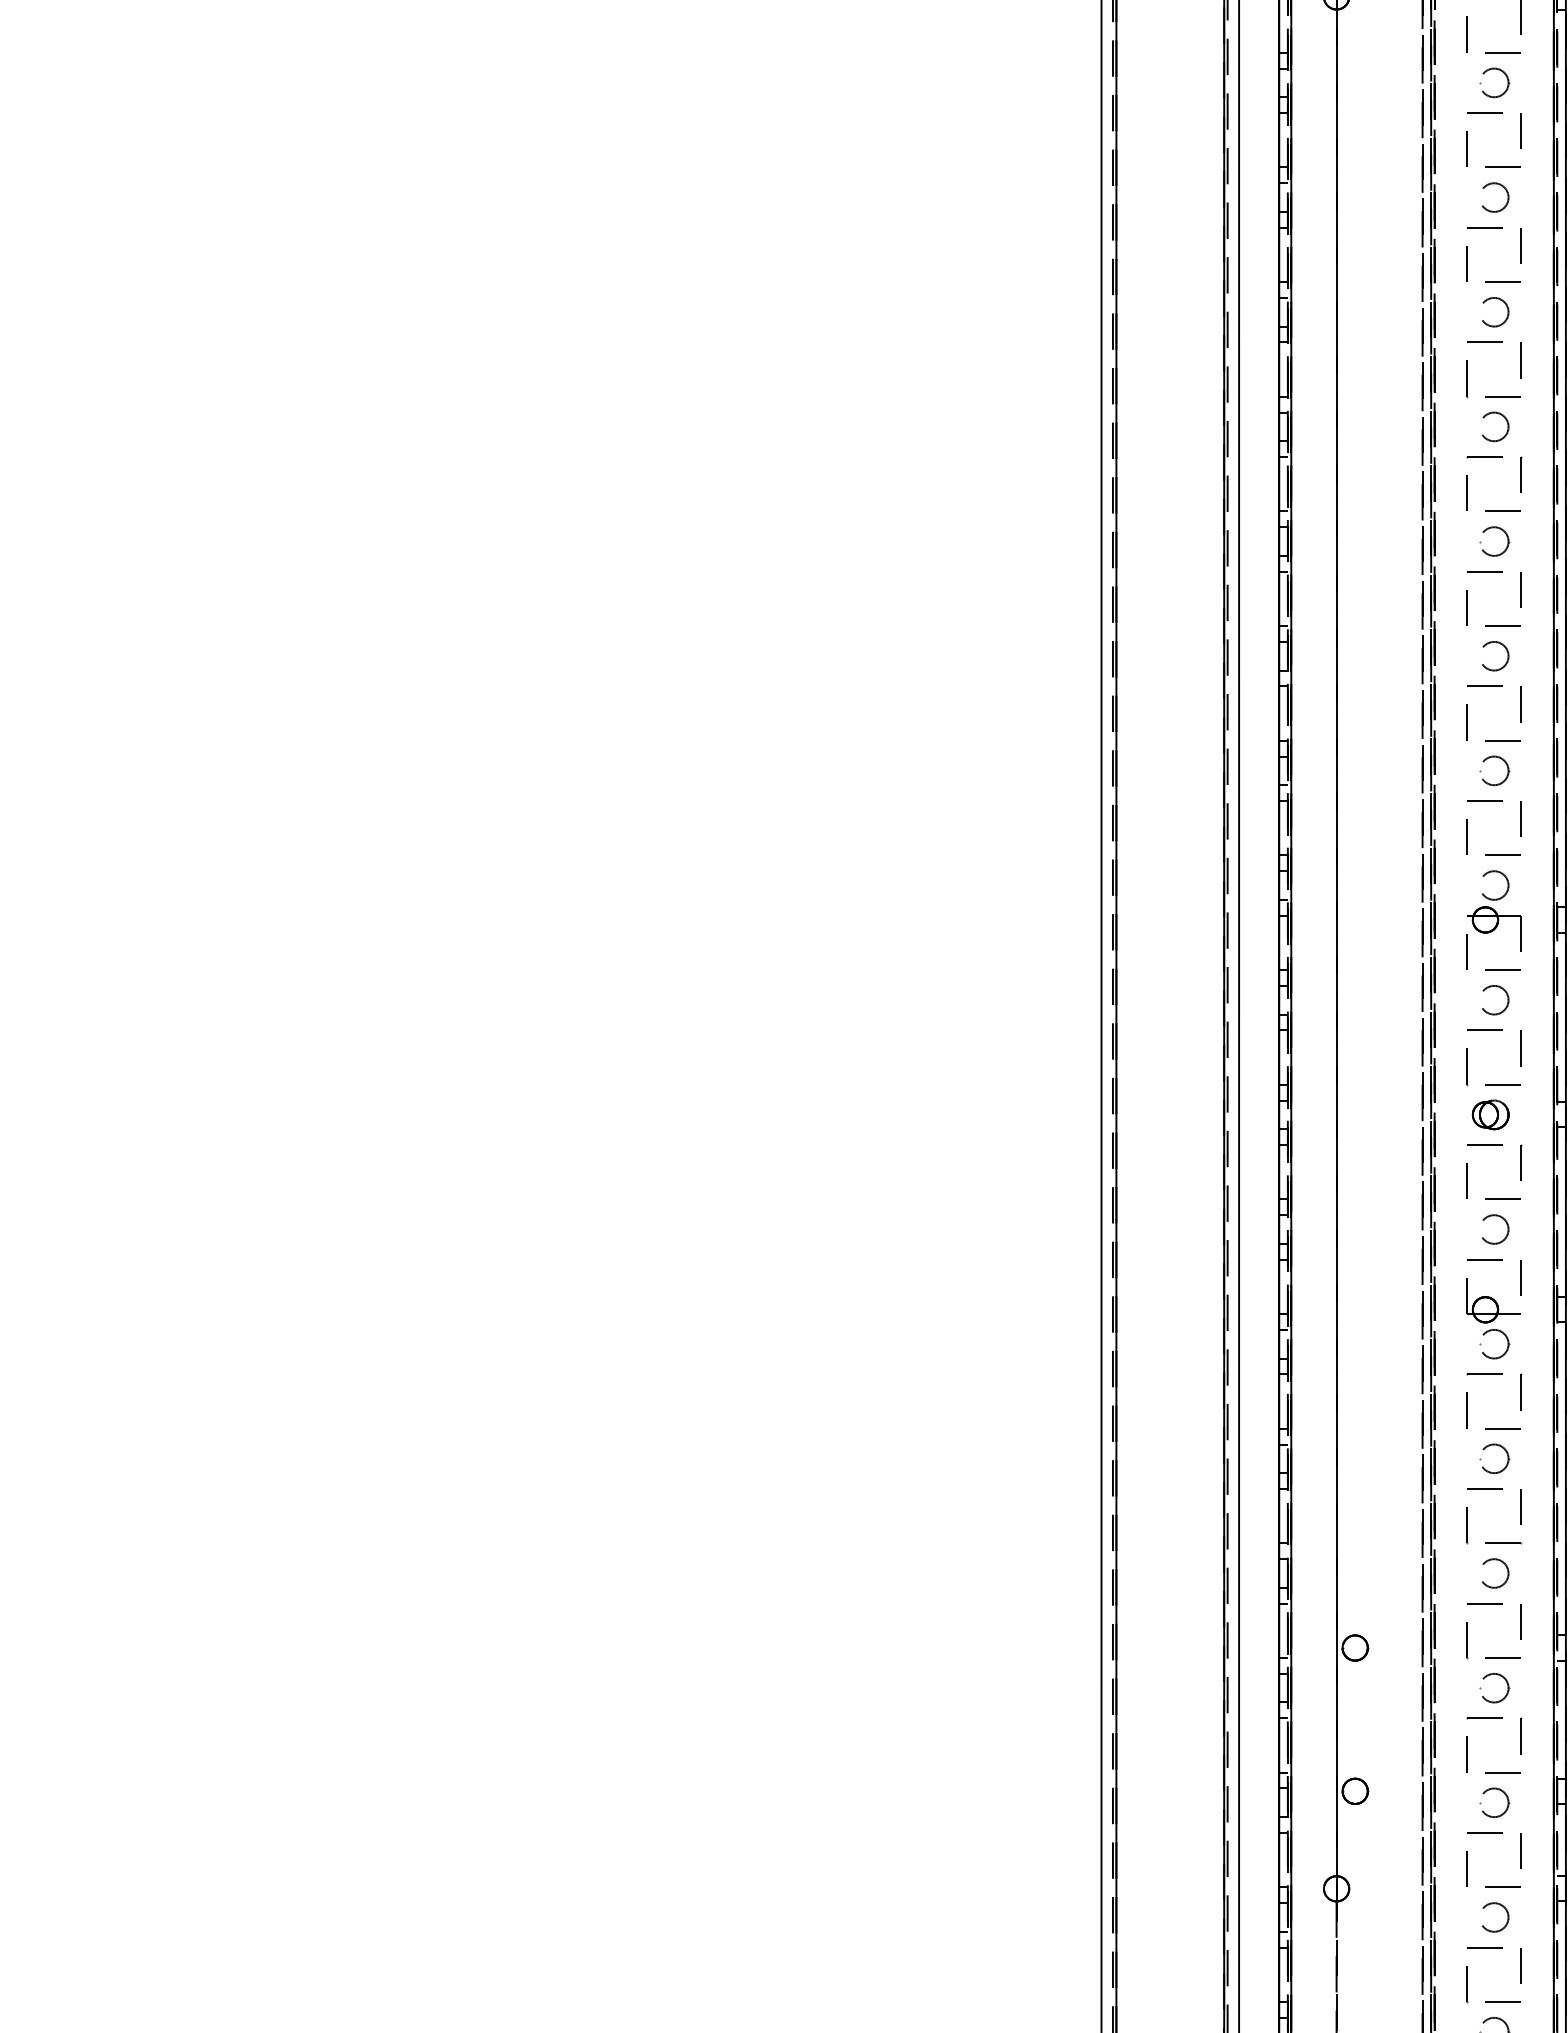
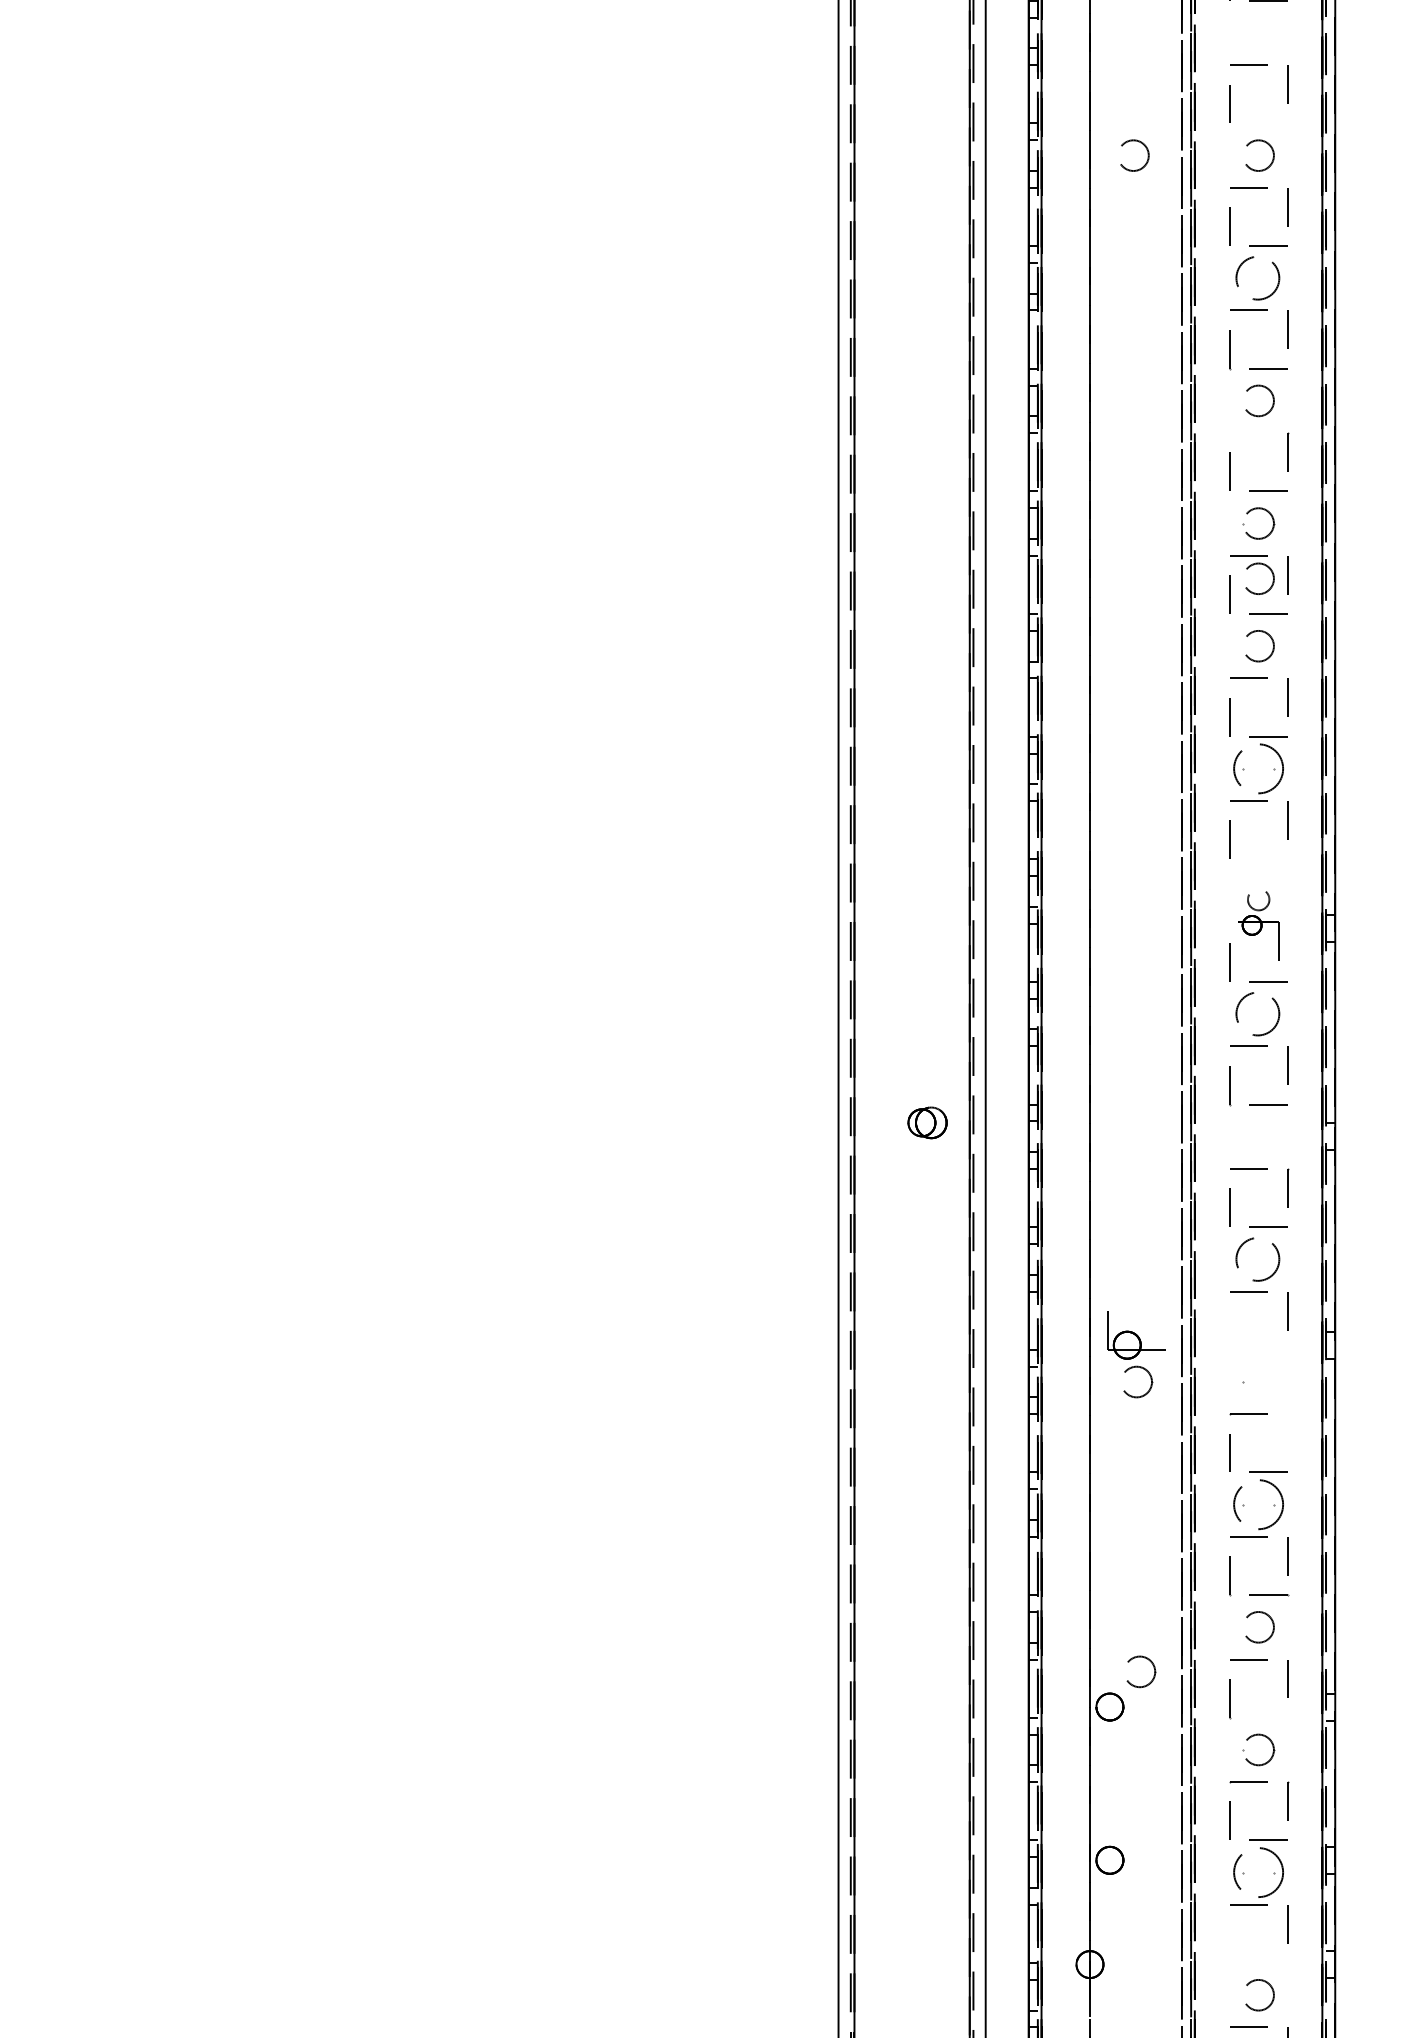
part: (1500, 71) -> (1265, 20), removed
line: (1502, 166) -> (1267, 122), removed
circle: (1378, 197) -> (1134, 155), added
circle: (1495, 312) -> (1259, 278), size x1.4
line: (1484, 457) -> (1248, 433), removed
circle: (1495, 593) -> (1259, 579), added
circle: (1493, 770) -> (1257, 768), size x1.6
line: (1502, 854) -> (1267, 858), removed
part: (1494, 910) -> (1258, 918), size x0.7
circle: (1495, 1000) -> (1259, 1014), size x1.4
part: (1490, 1114) -> (927, 1122), moved
circle: (1495, 1229) -> (1259, 1259), size x1.4
part: (1493, 1318) -> (1135, 1354), moved
line: (1521, 1391) -> (1287, 1432), removed
circle: (1493, 1458) -> (1257, 1504), size x1.6
part: (1396, 1615) -> (1154, 1672), added
line: (1502, 1657) -> (1267, 1717), removed
circle: (1493, 1802) -> (1257, 1872), size x1.6
line: (1466, 1868) -> (1228, 1942), removed
line: (1502, 1886) -> (1267, 1962), removed

